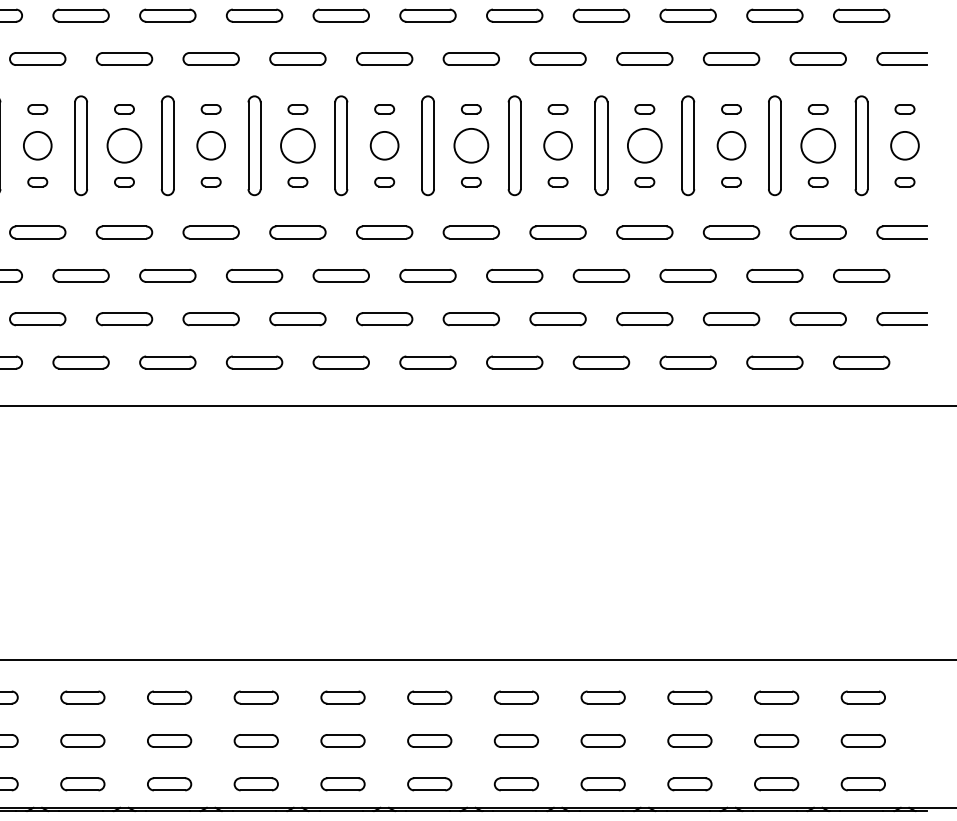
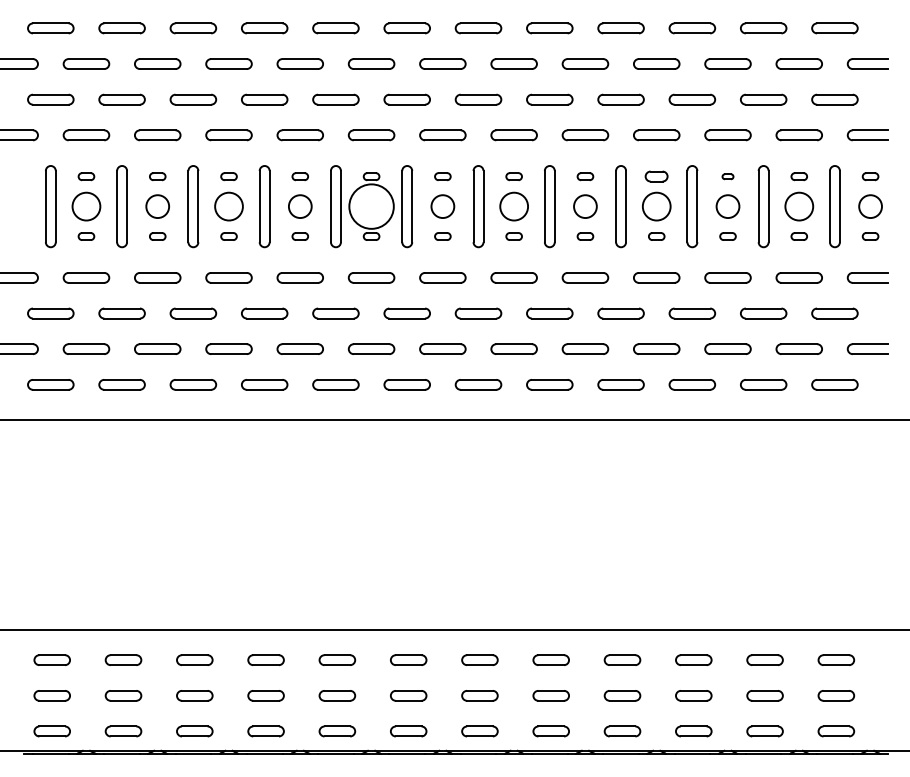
part: (644, 109) -> (656, 176), size x1.4
part: (730, 109) -> (727, 176), size x0.7
circle: (297, 145) -> (371, 206), size x1.6

